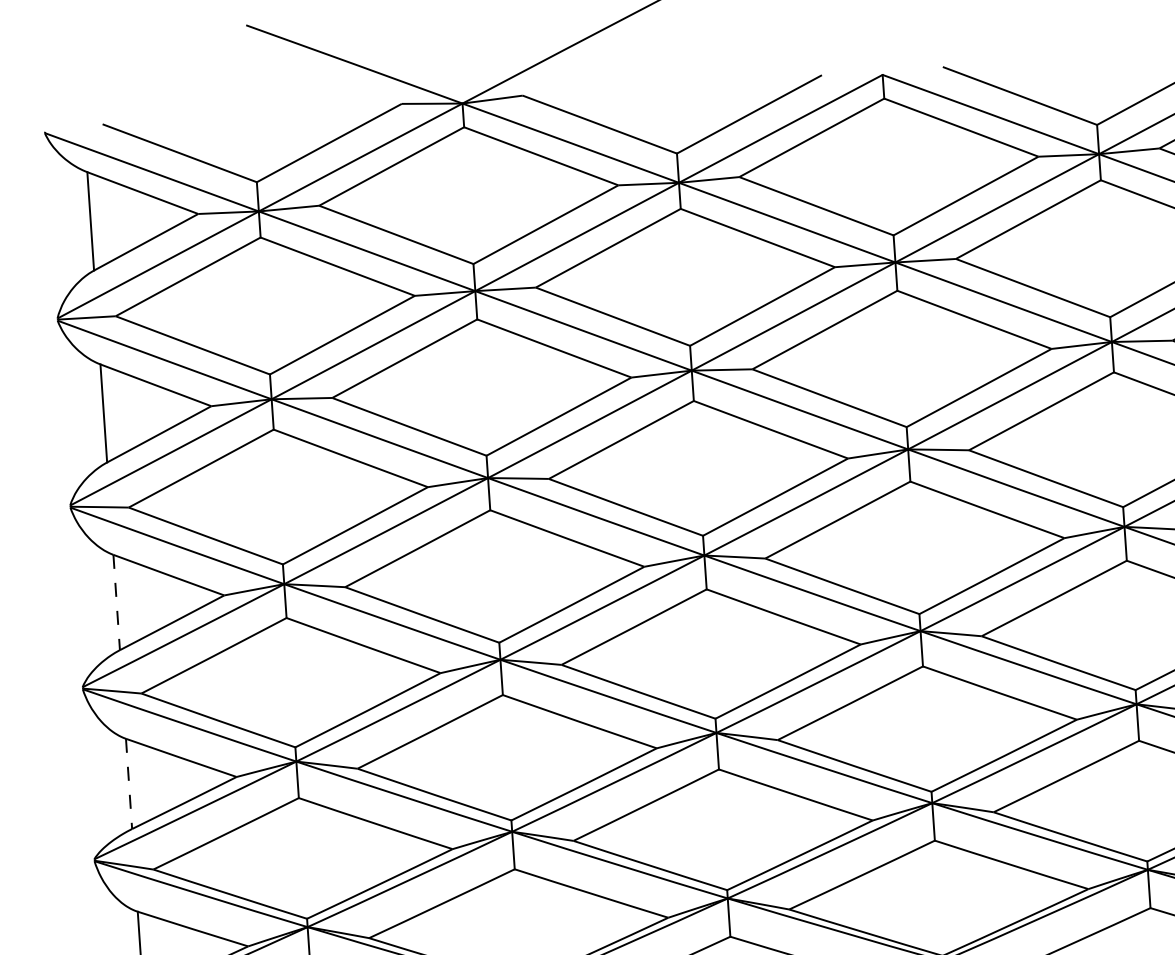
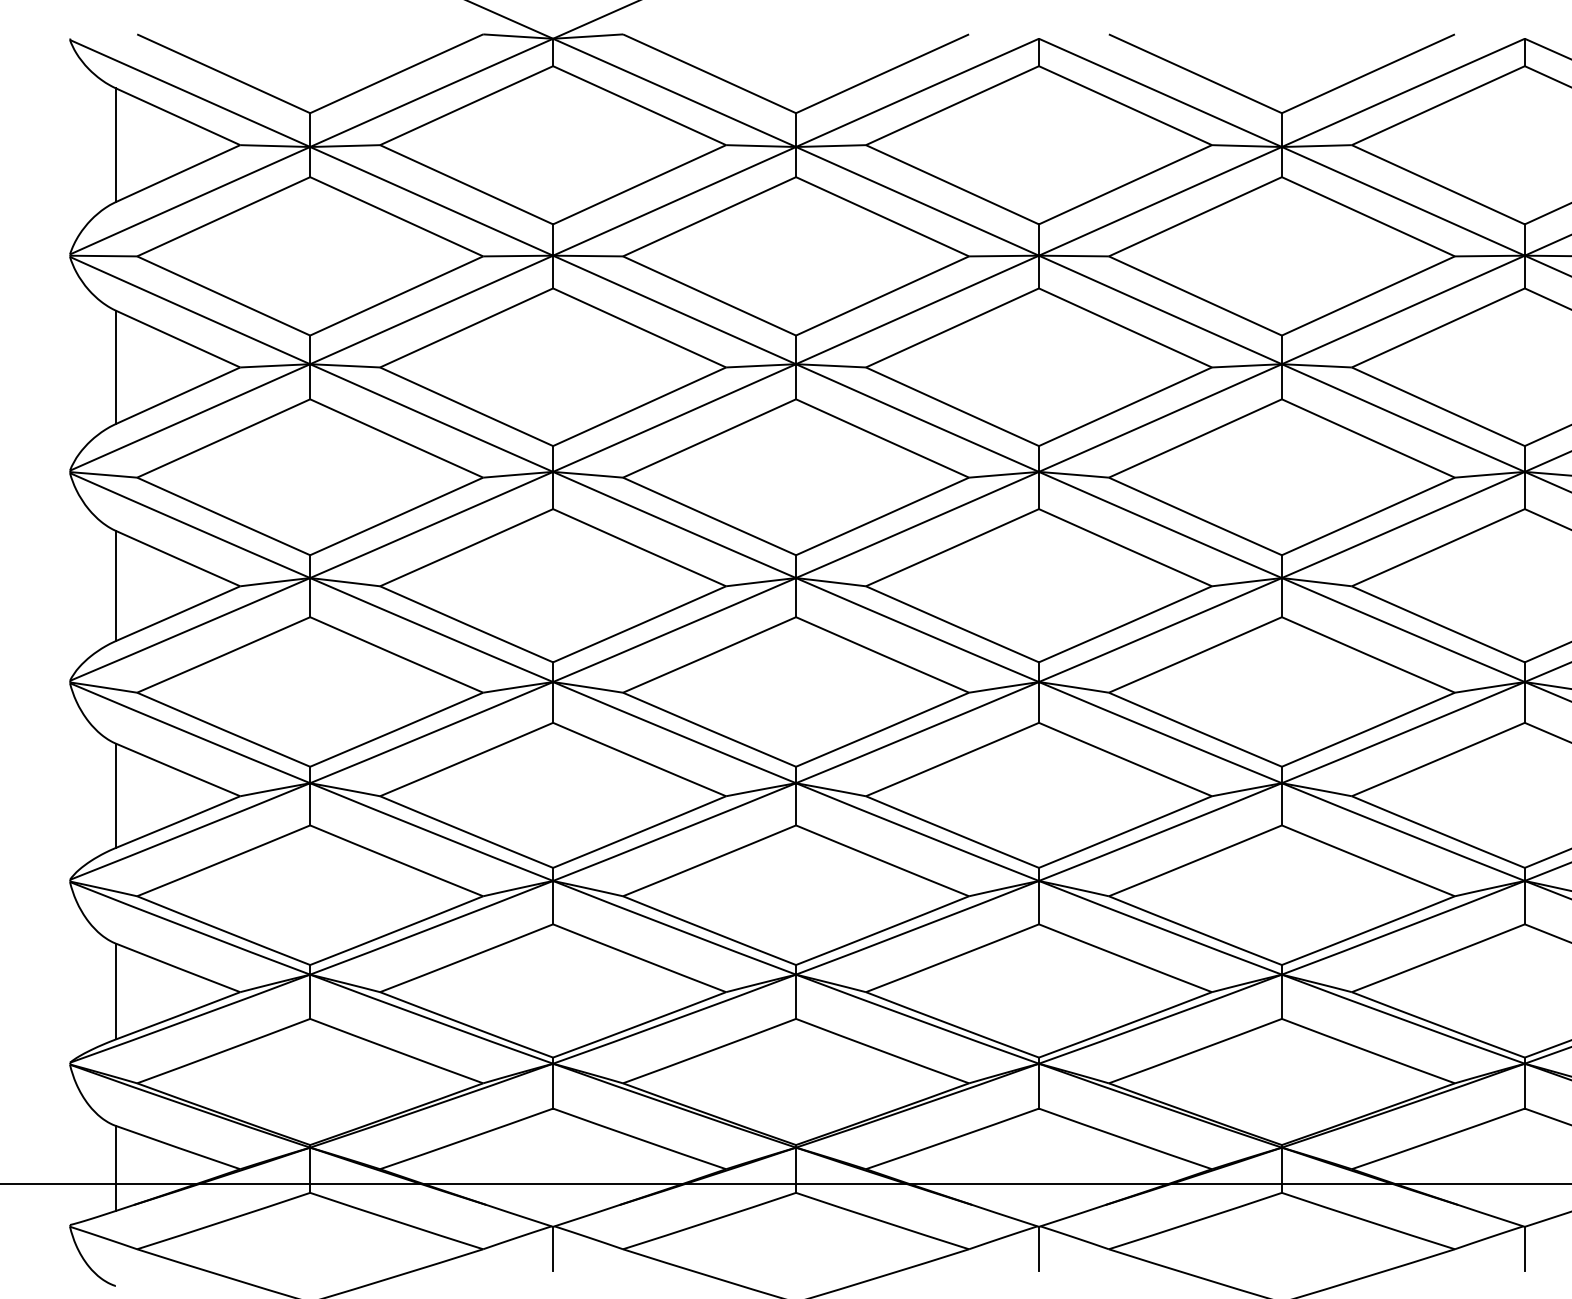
line: (116, 602) -> (115, 586), dashed -> solid
line: (128, 784) -> (115, 796), dashed -> solid

